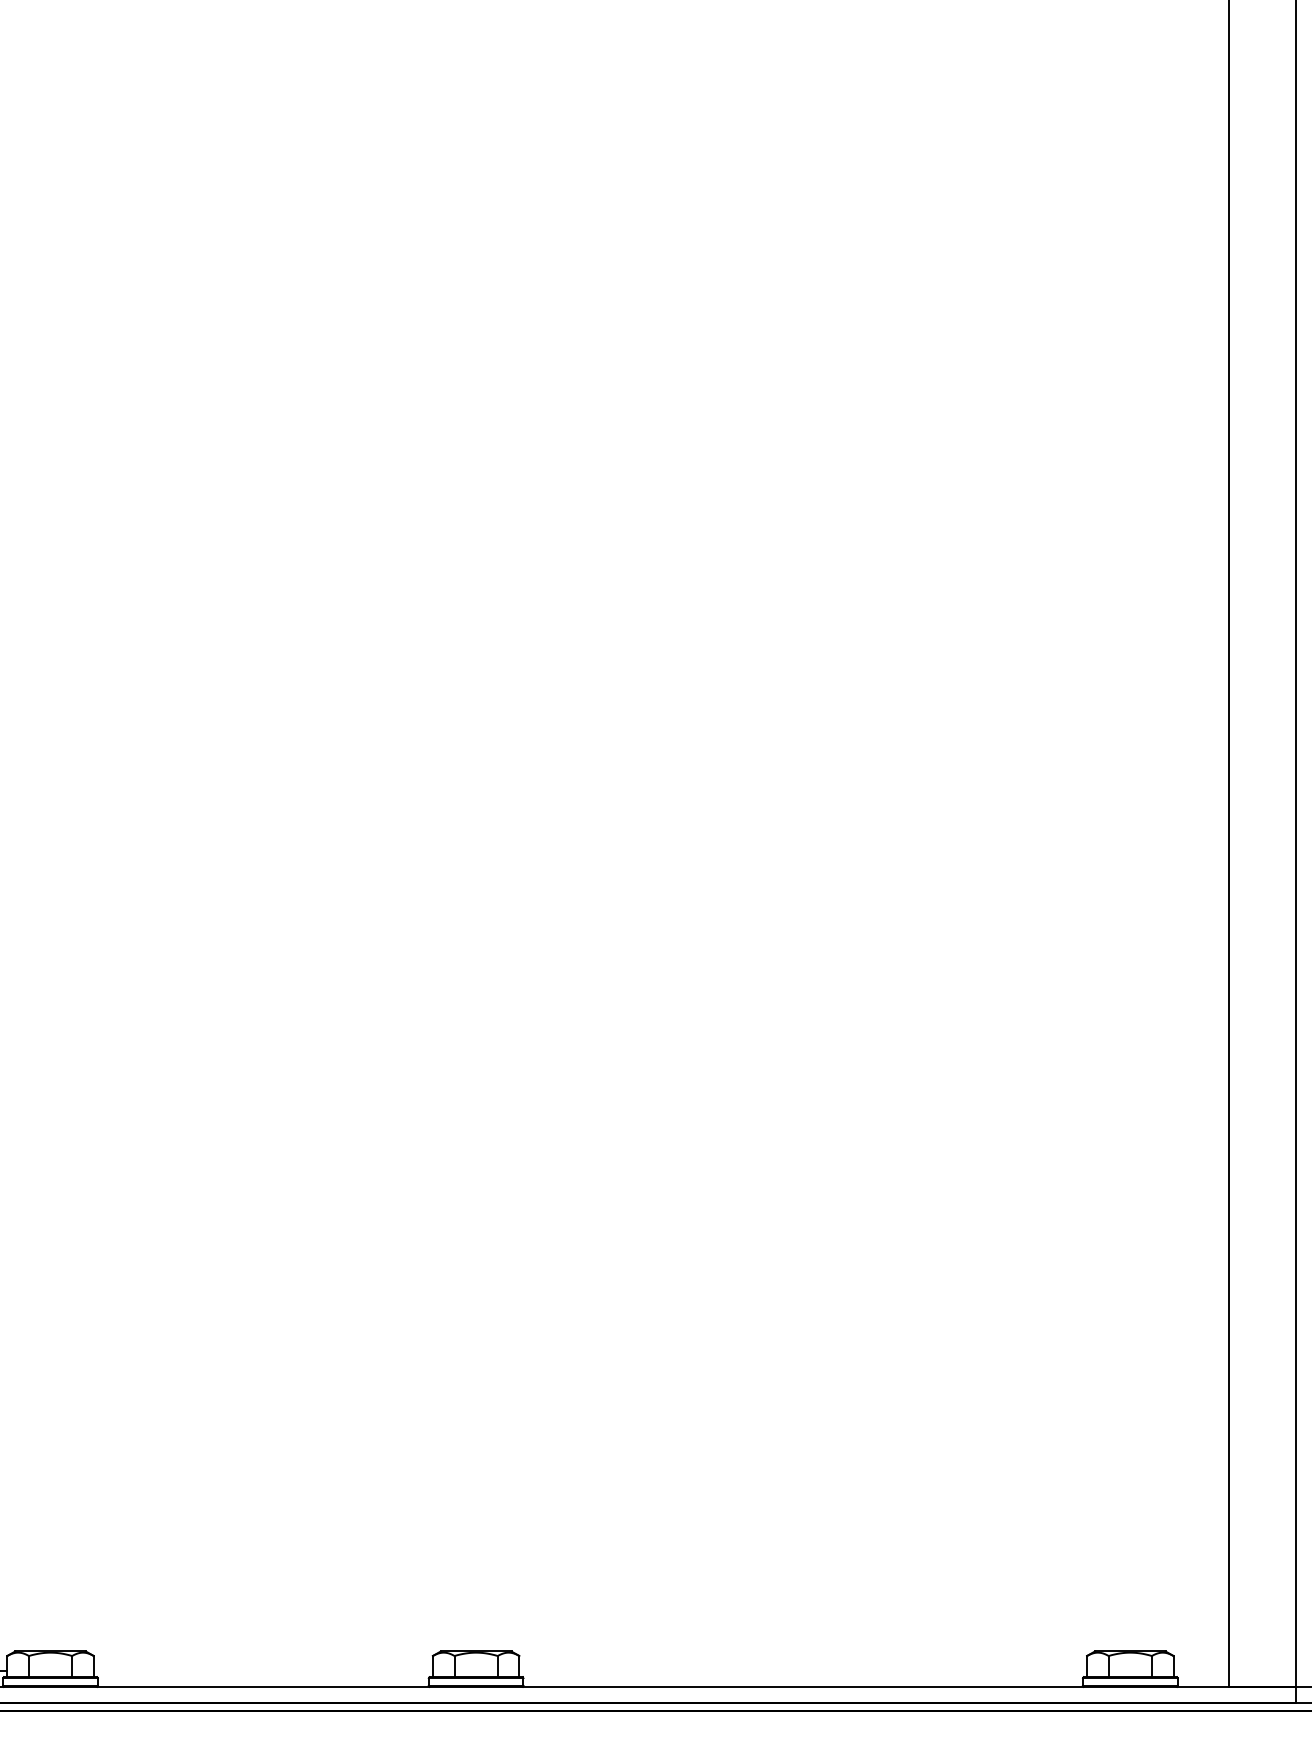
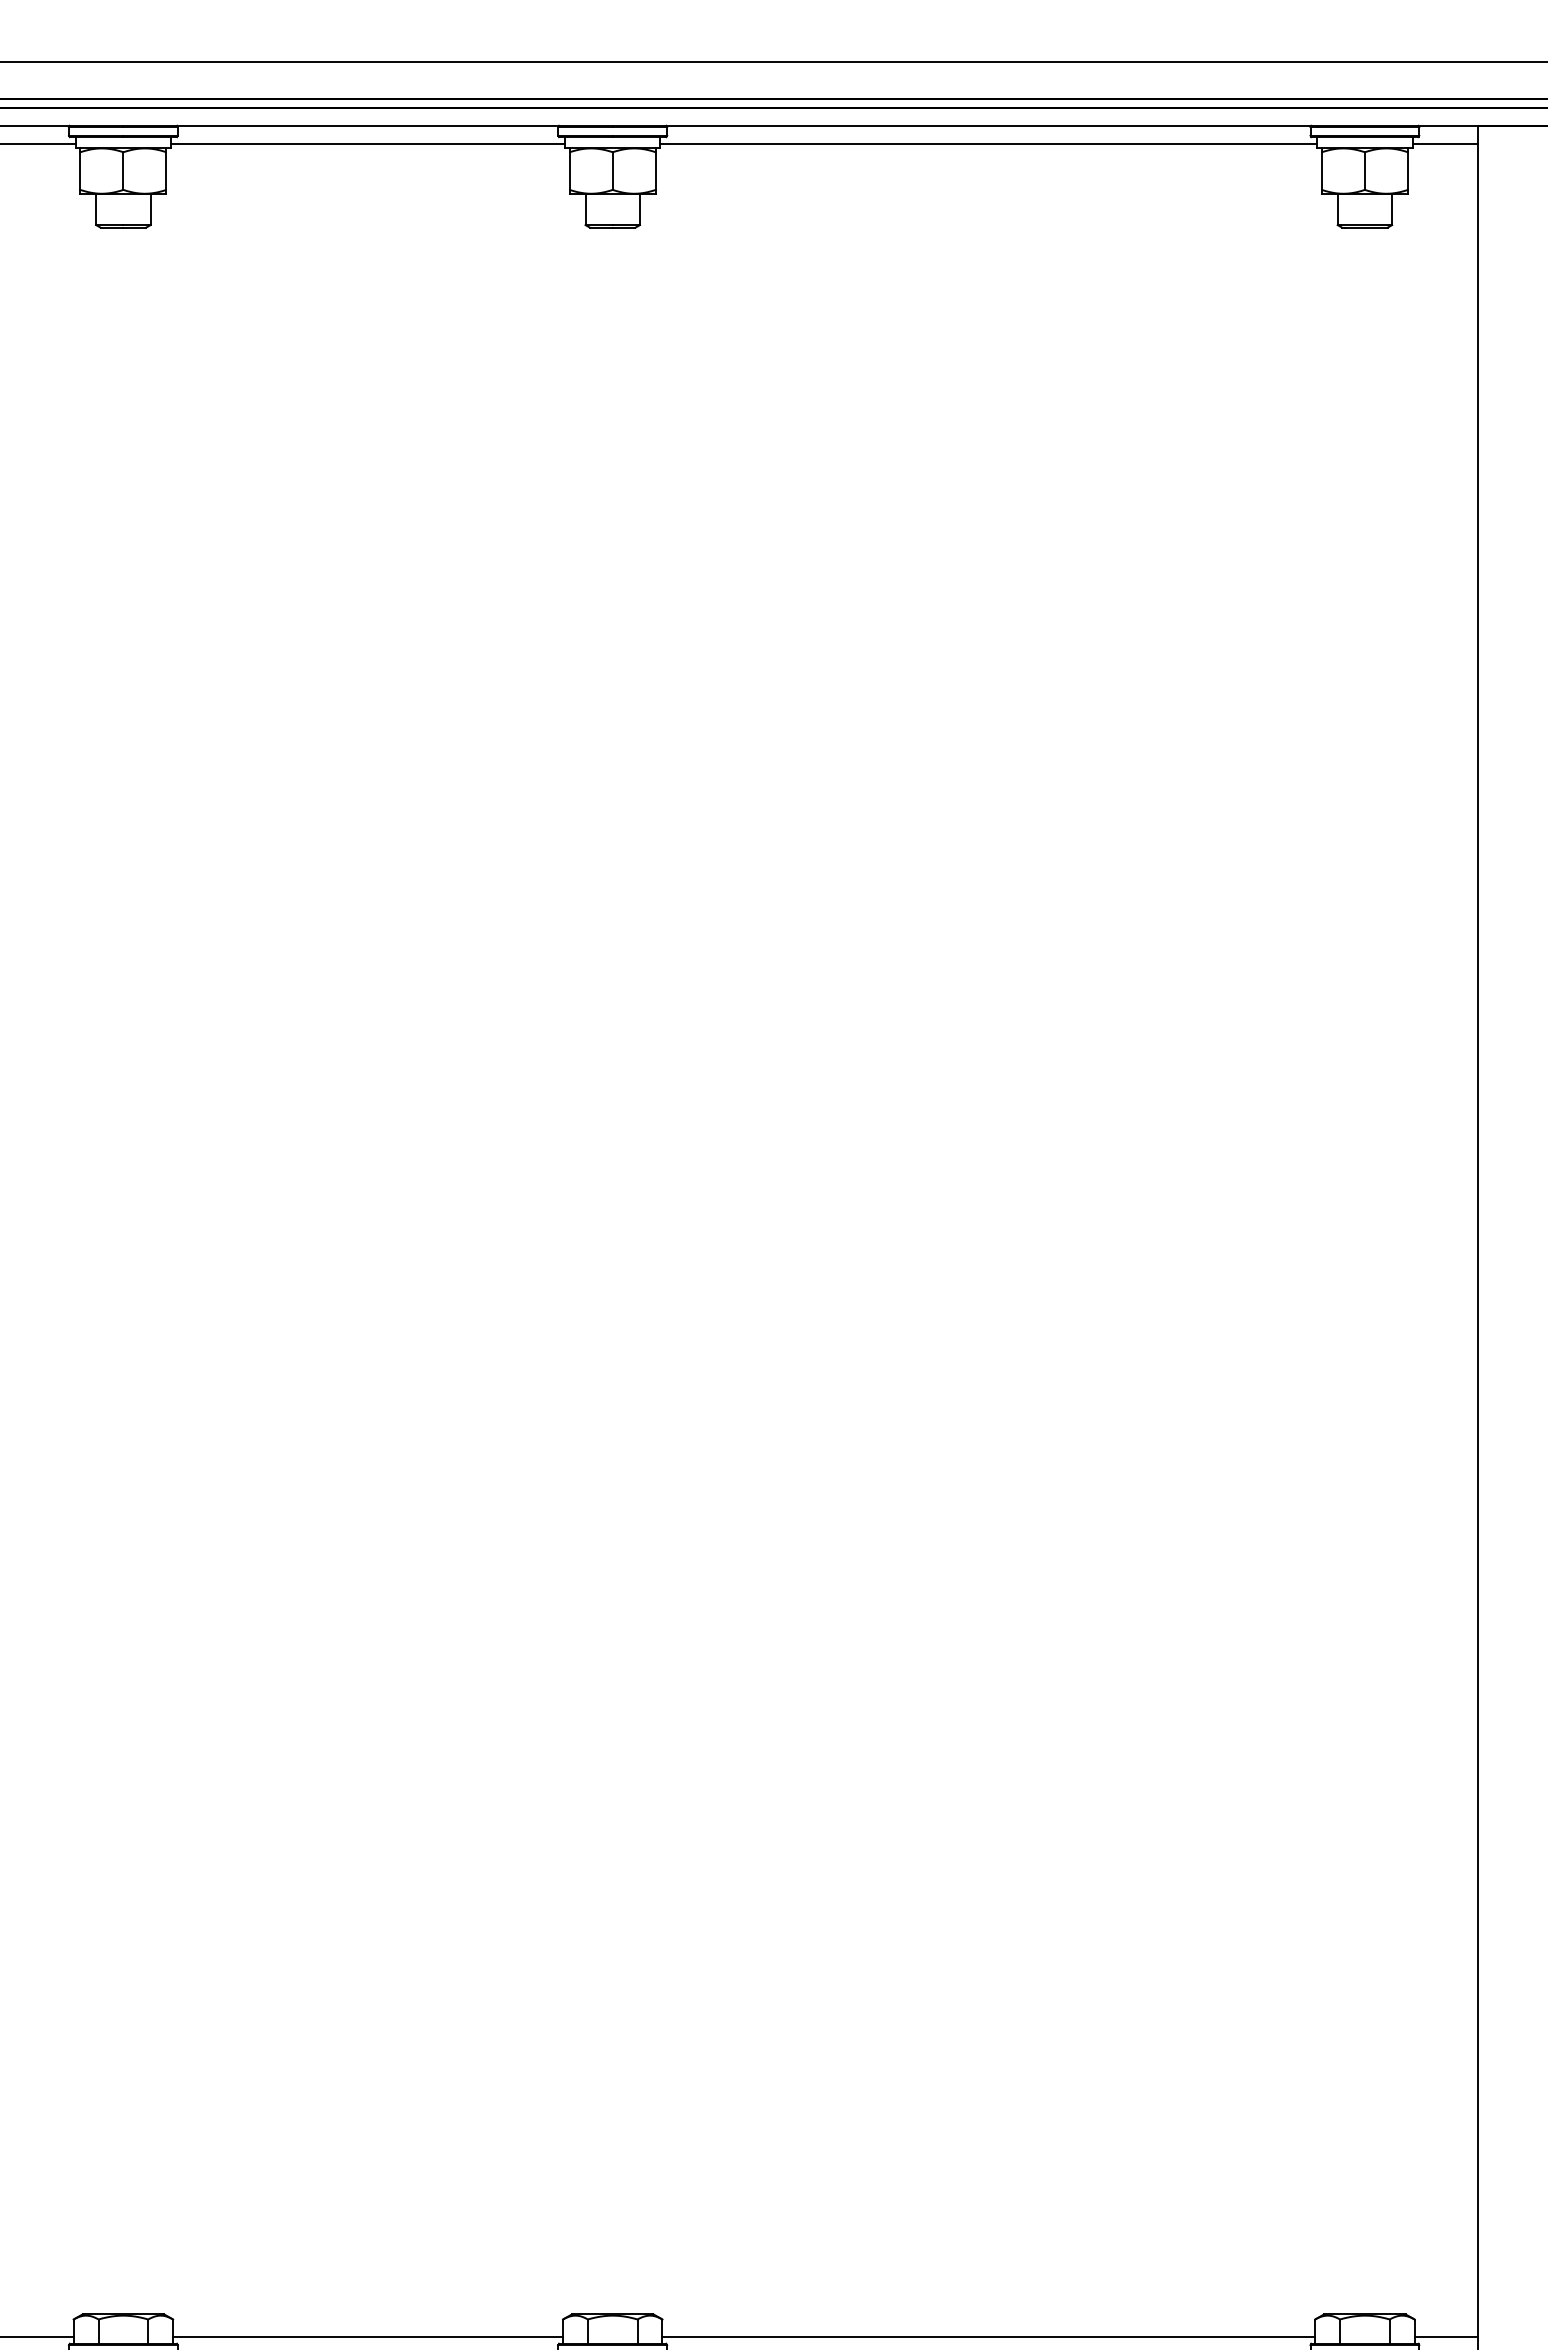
line: (263, 1670) -> (368, 2336), added
line: (802, 1670) -> (988, 2336), added
line: (1201, 1670) -> (1446, 2336), added

